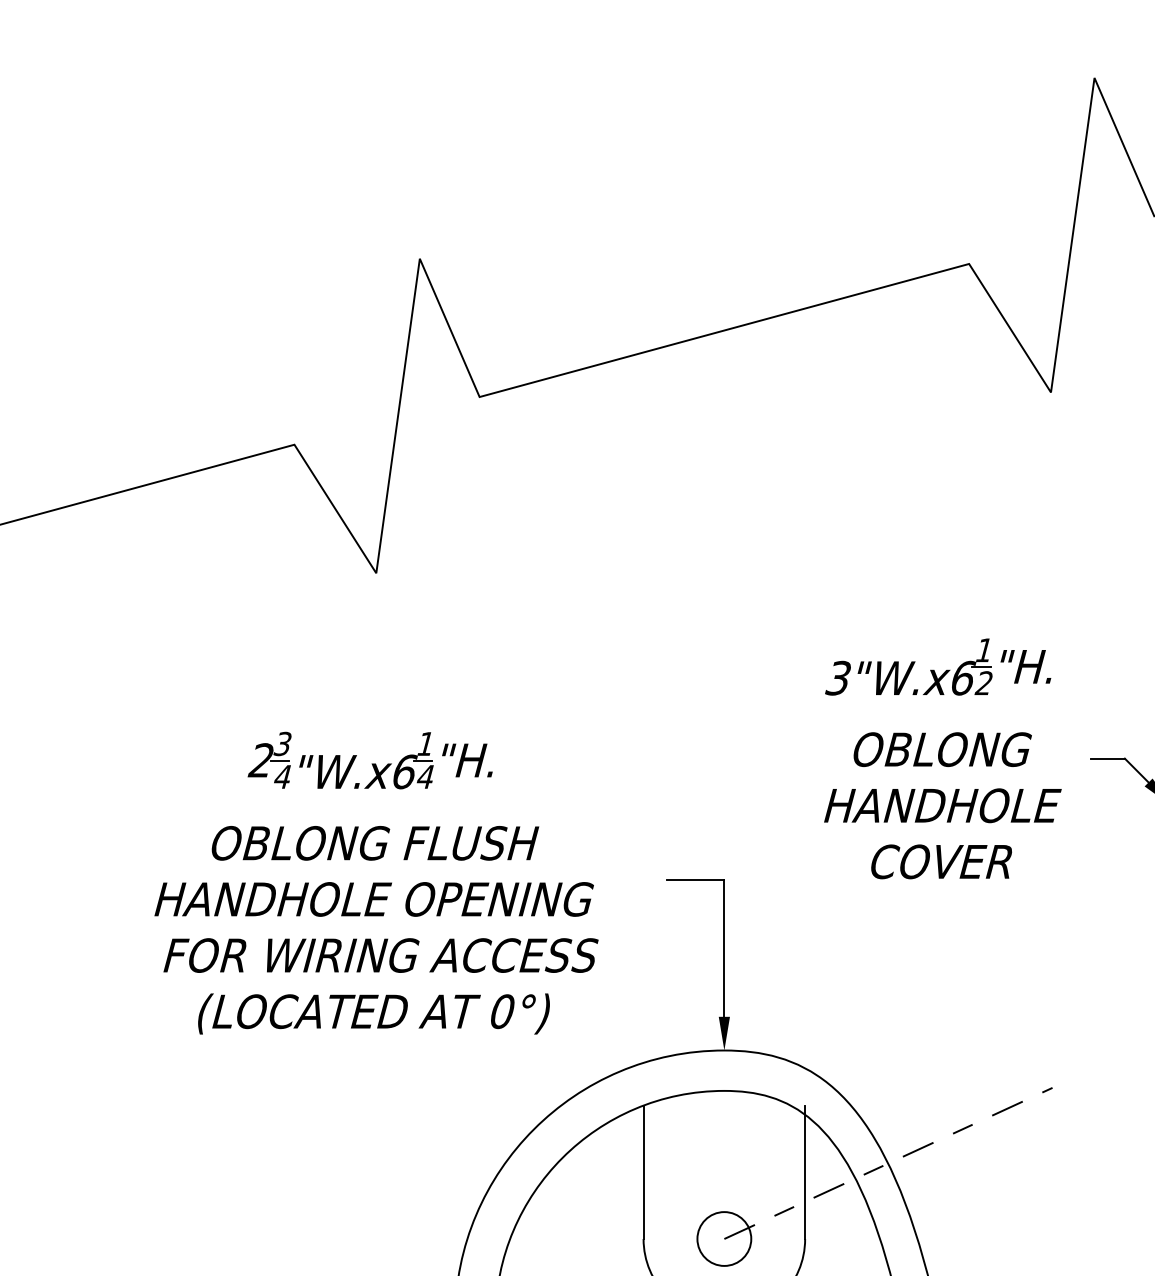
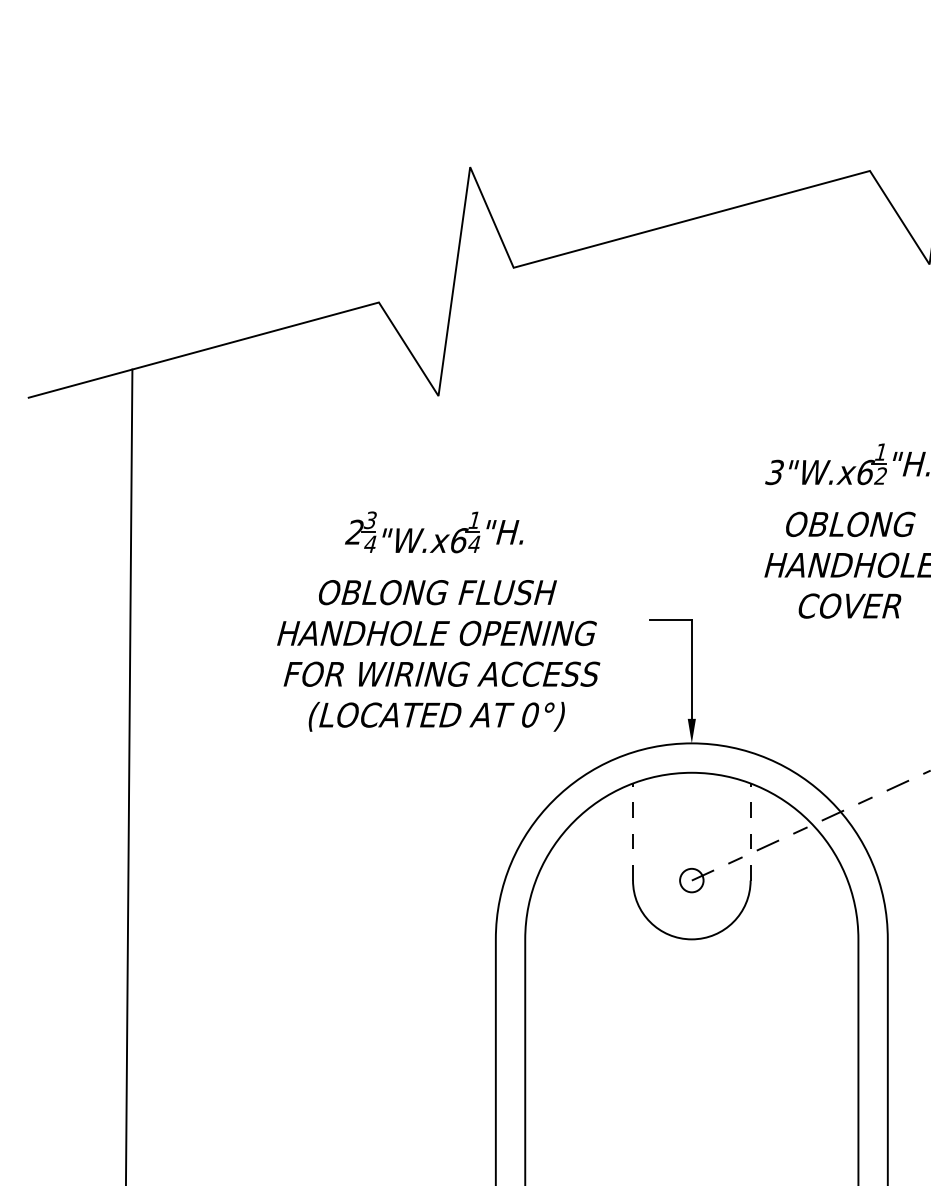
line: (644, 1172) -> (633, 832), solid -> dashed
line: (804, 1172) -> (750, 832), solid -> dashed
circle: (723, 1238) -> (691, 880), size x0.6

